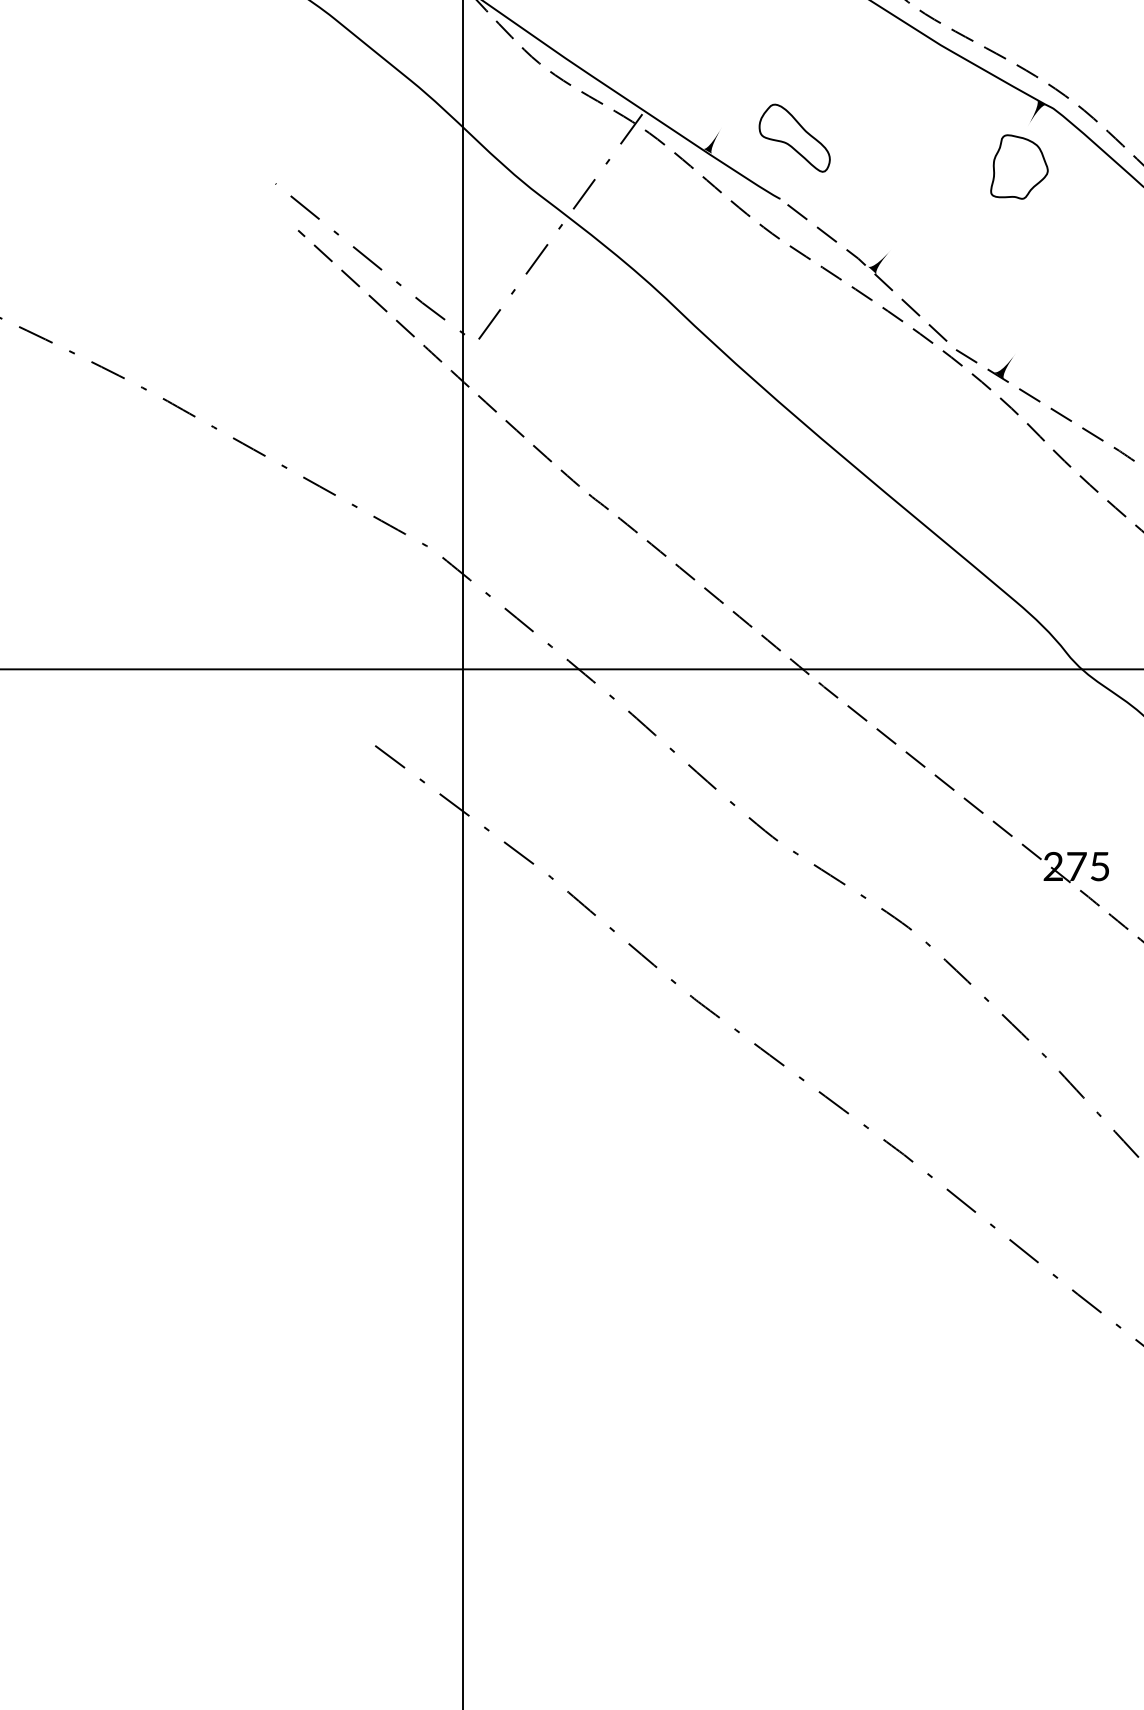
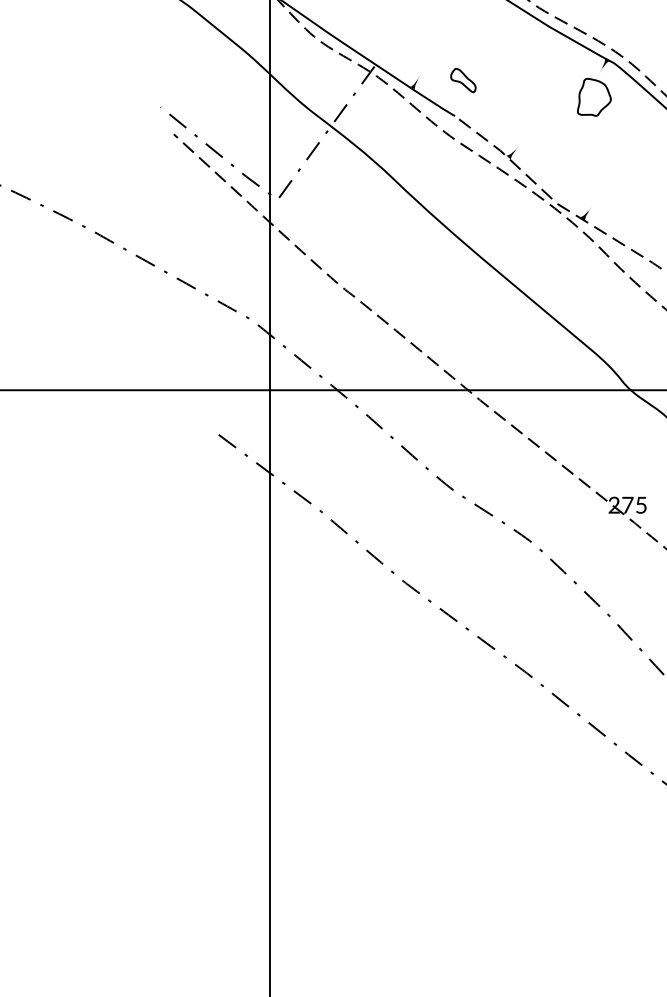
part: (794, 138) -> (463, 80), size x0.6

